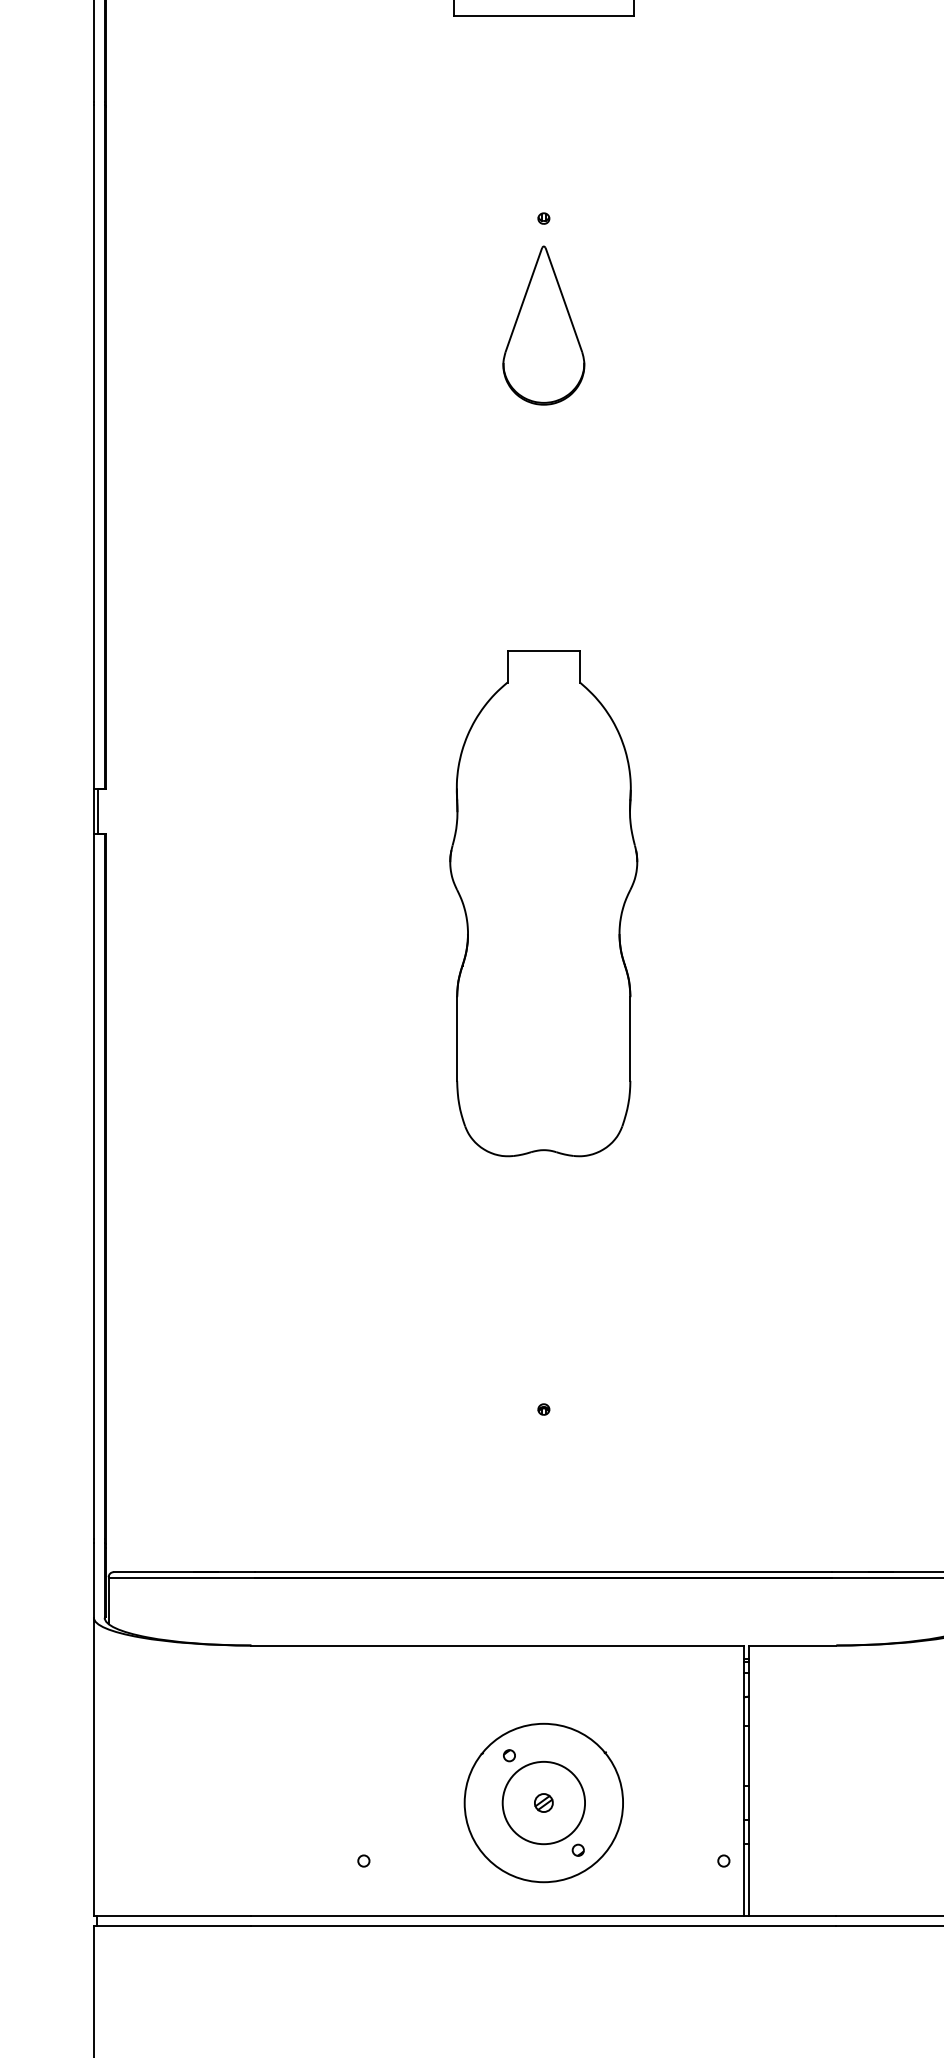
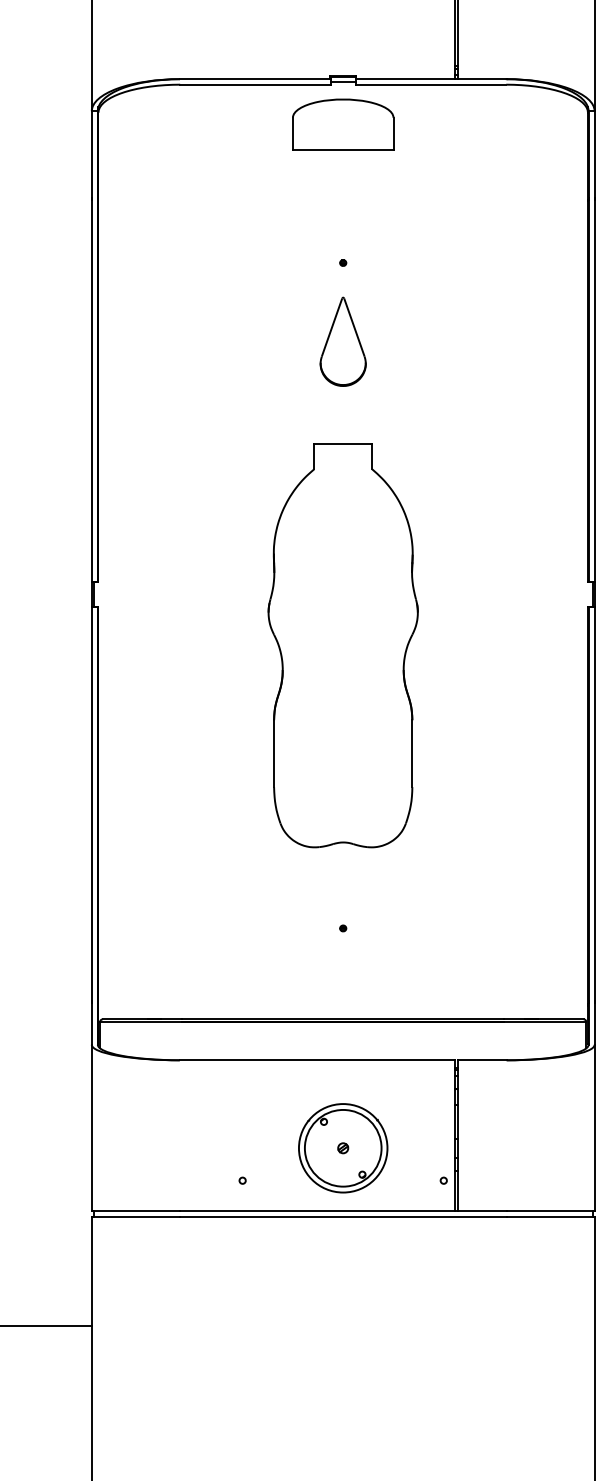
part: (542, 325) -> (342, 341), moved
part: (542, 903) -> (342, 645), size x1.43
circle: (542, 1801) -> (342, 1147), size x1.67

